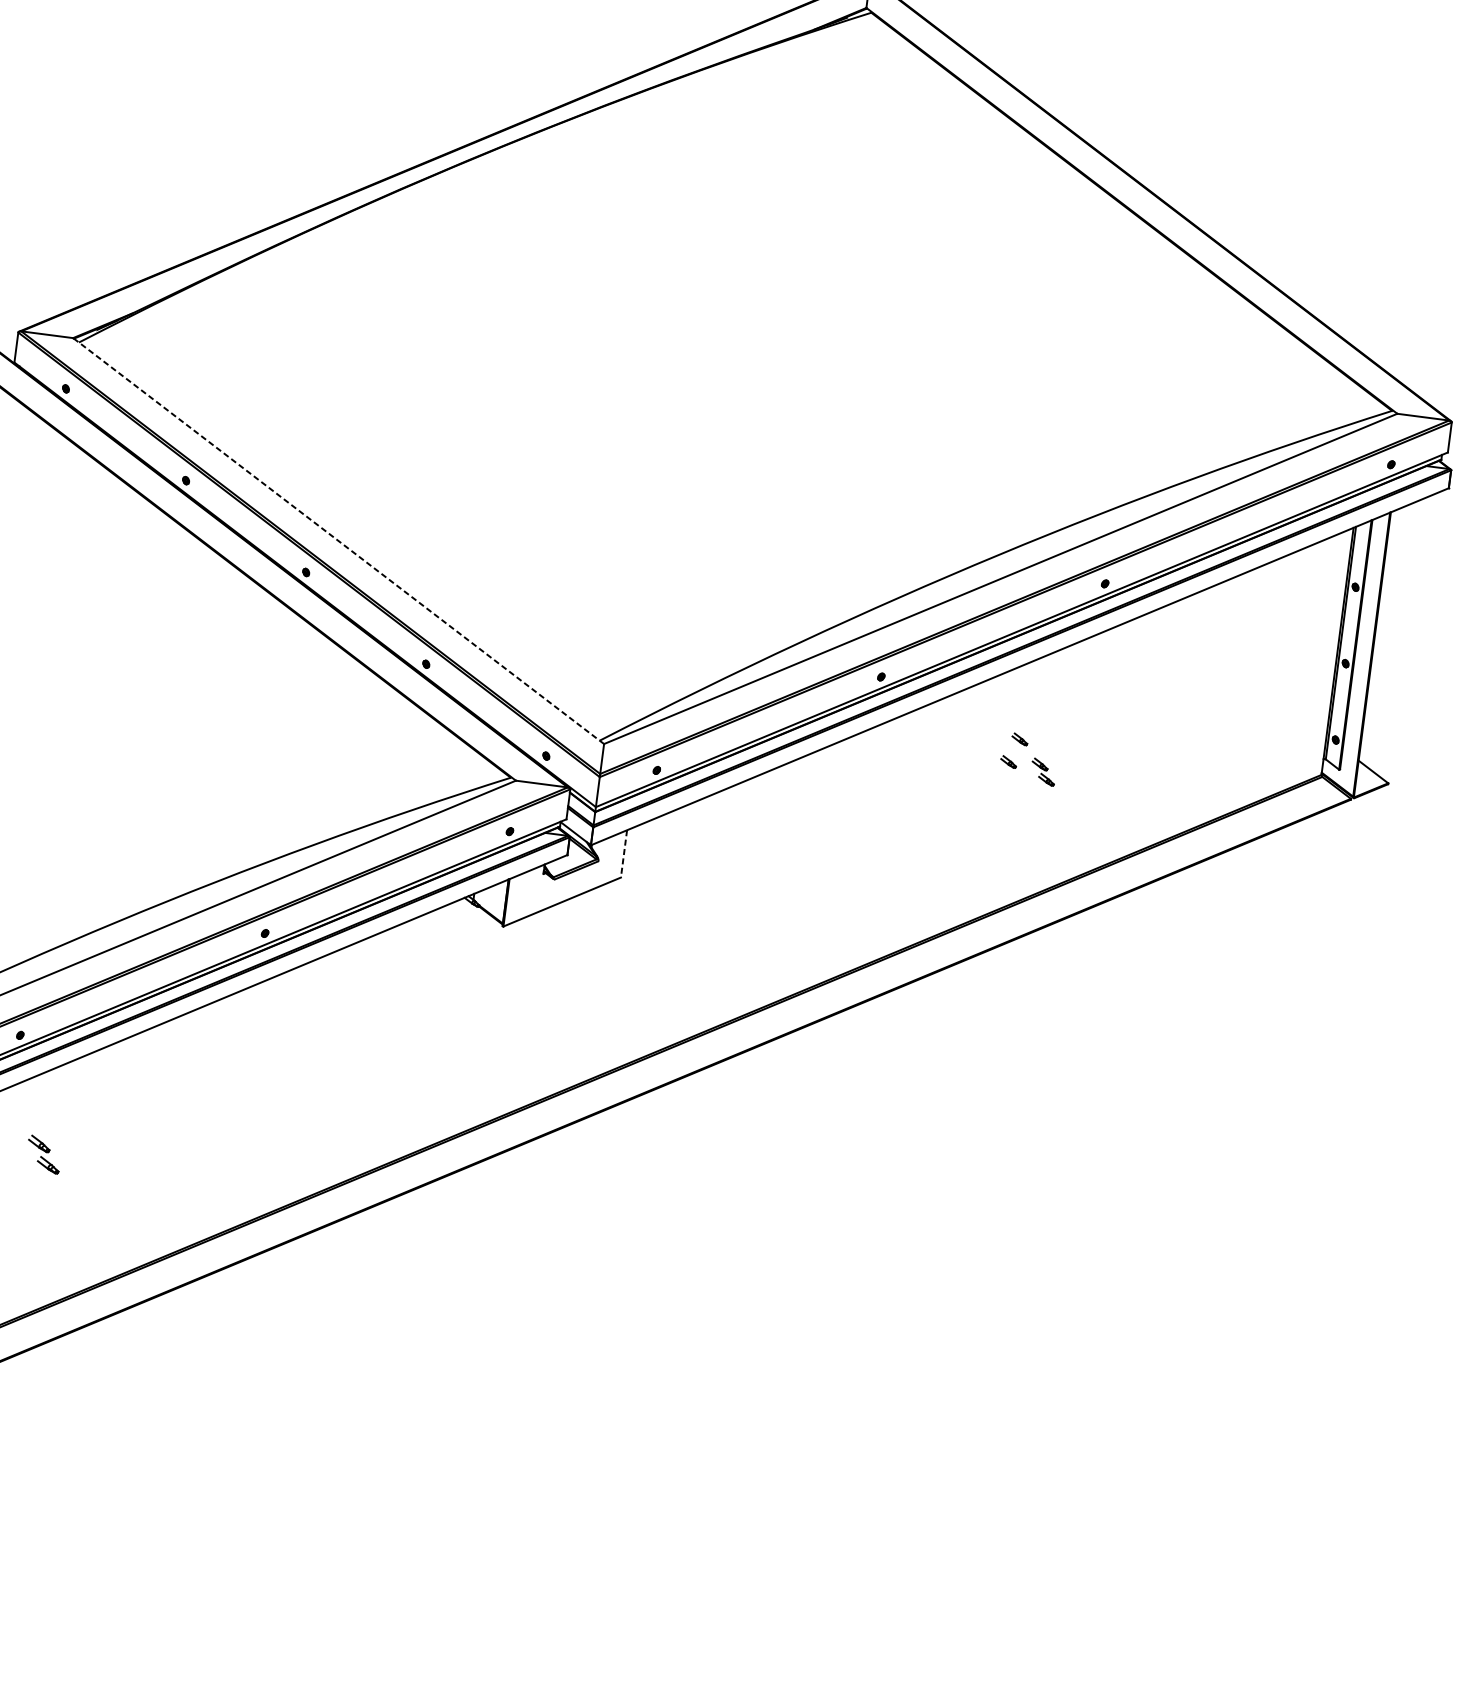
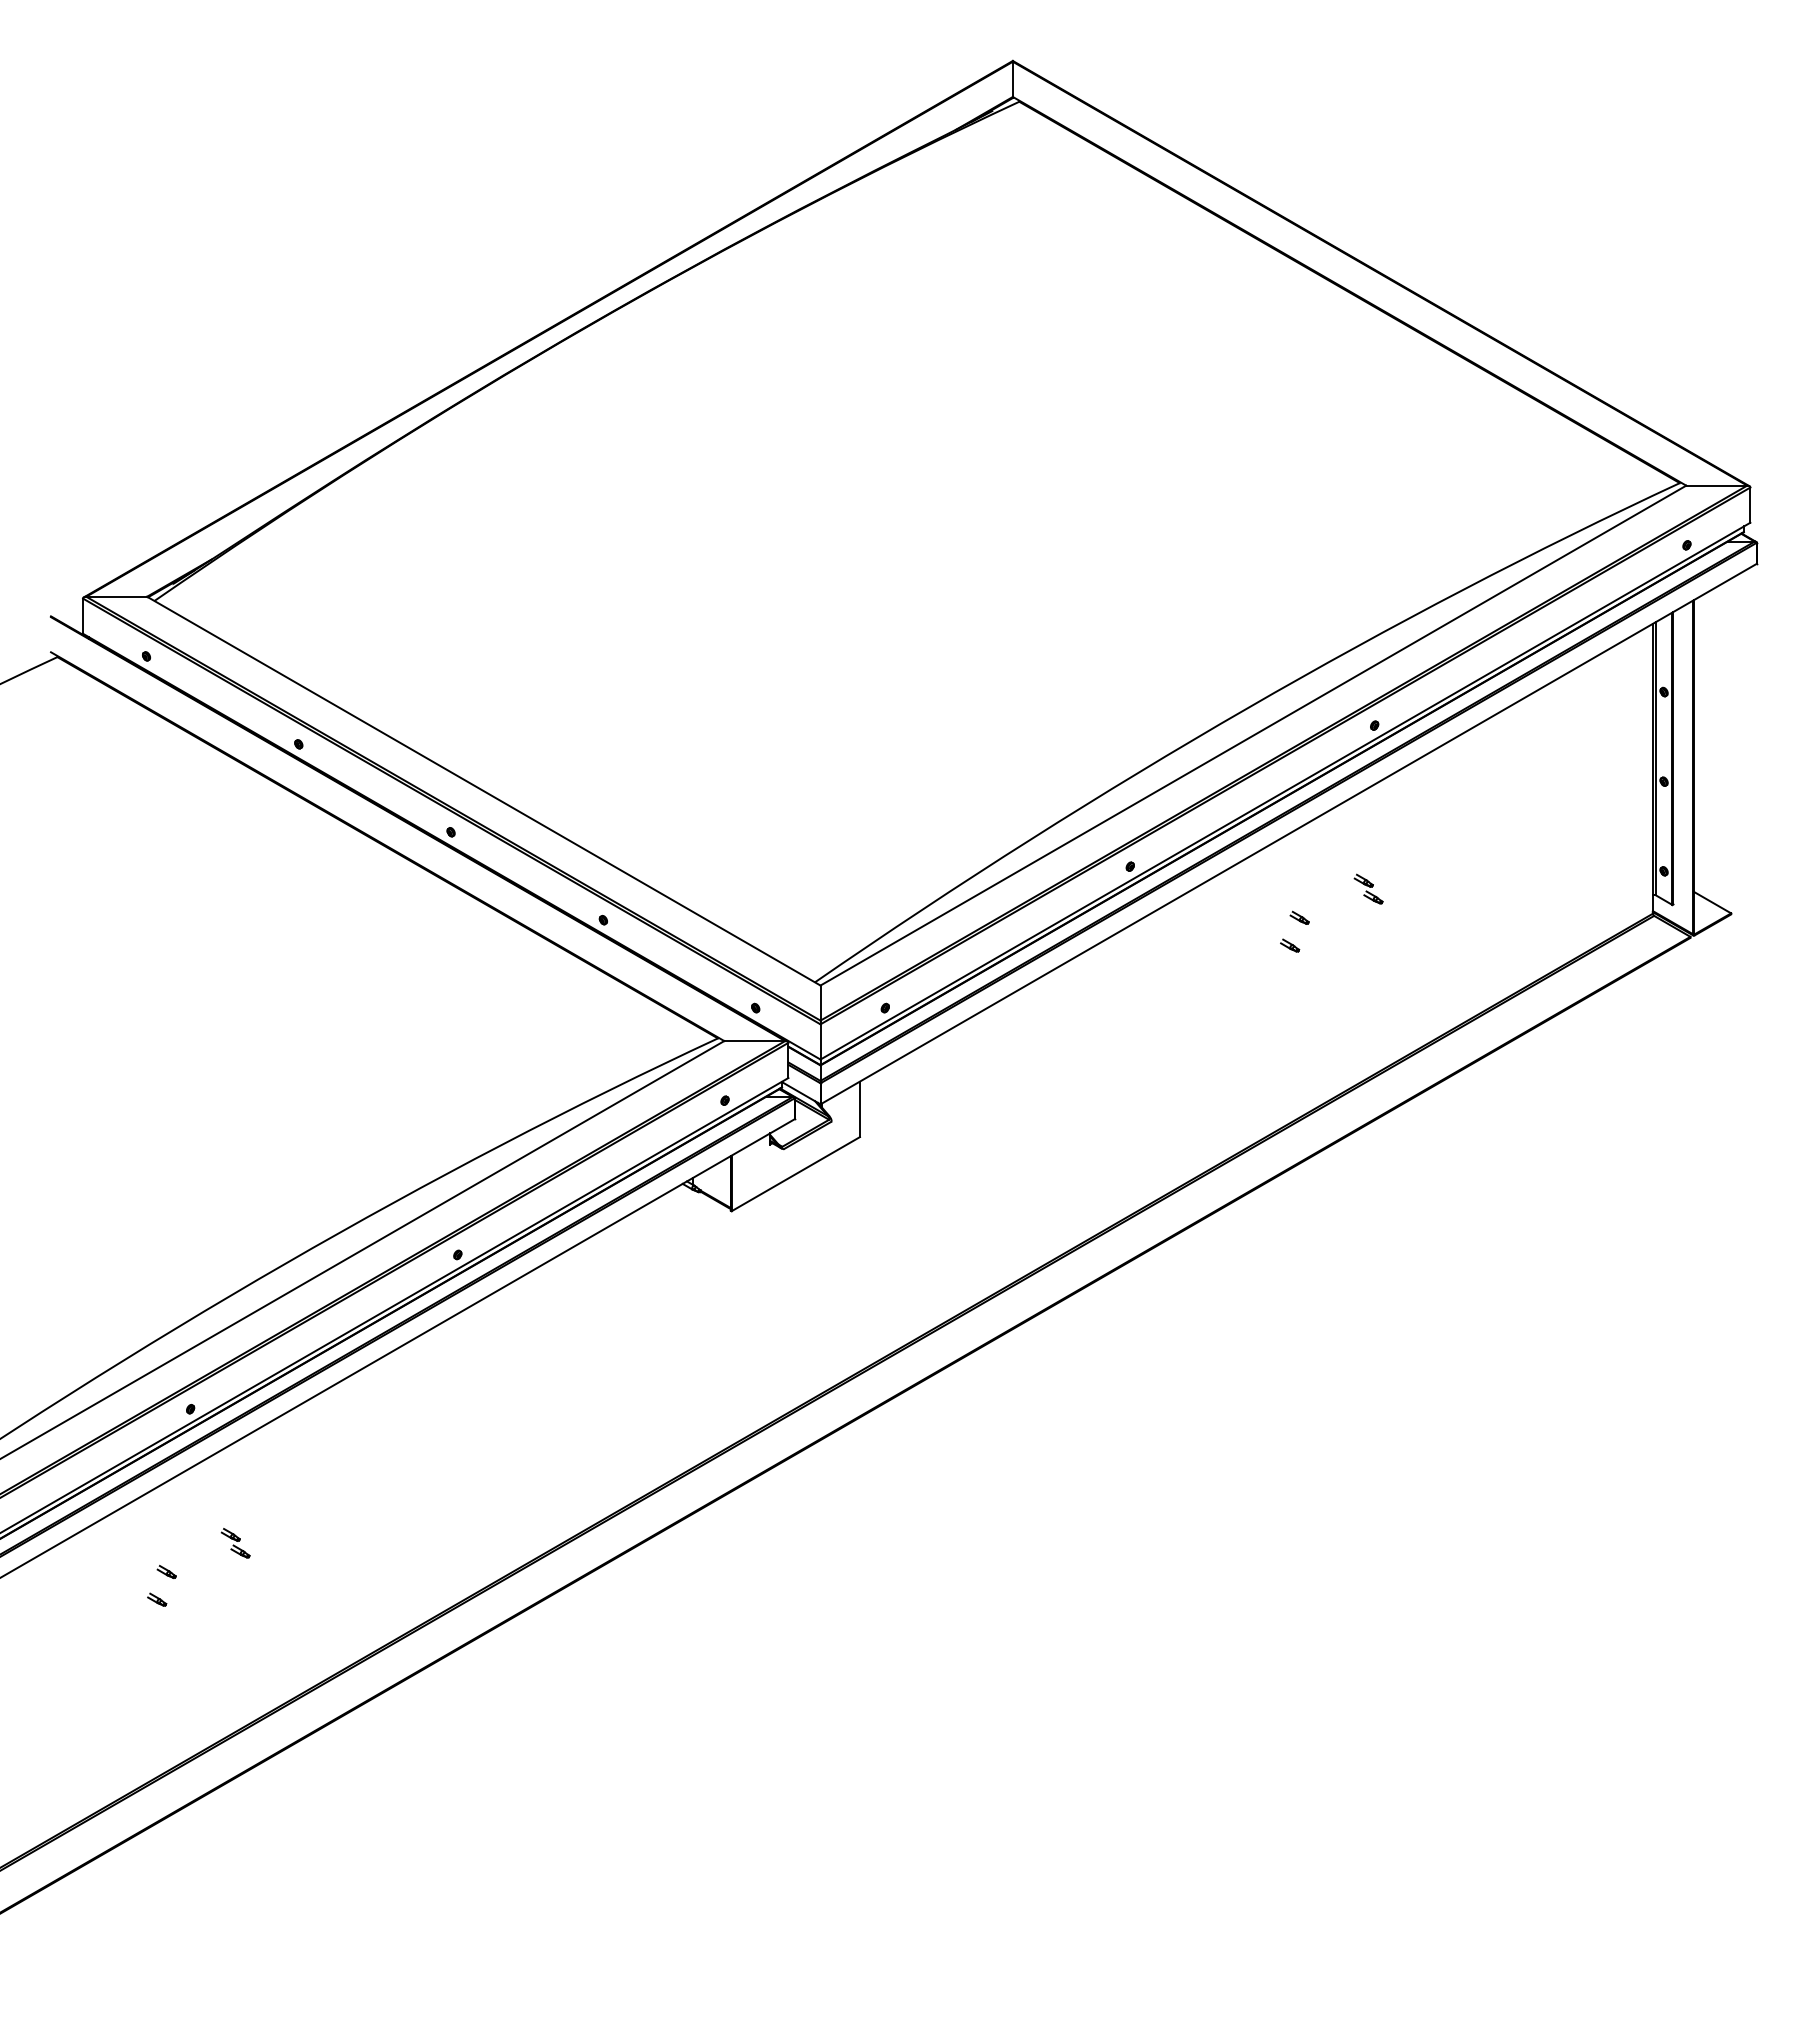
line: (338, 541) -> (483, 791), dashed -> solid
part: (1043, 771) -> (1368, 888), moved
line: (623, 853) -> (859, 1109), dashed -> solid
part: (43, 1154) -> (235, 1543), size x0.71

